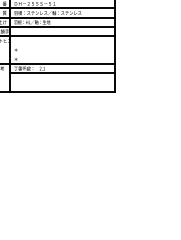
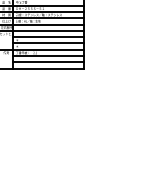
line: (61, 46) -> (48, 37), added
line: (61, 54) -> (48, 43), added
line: (61, 82) -> (48, 62), added

